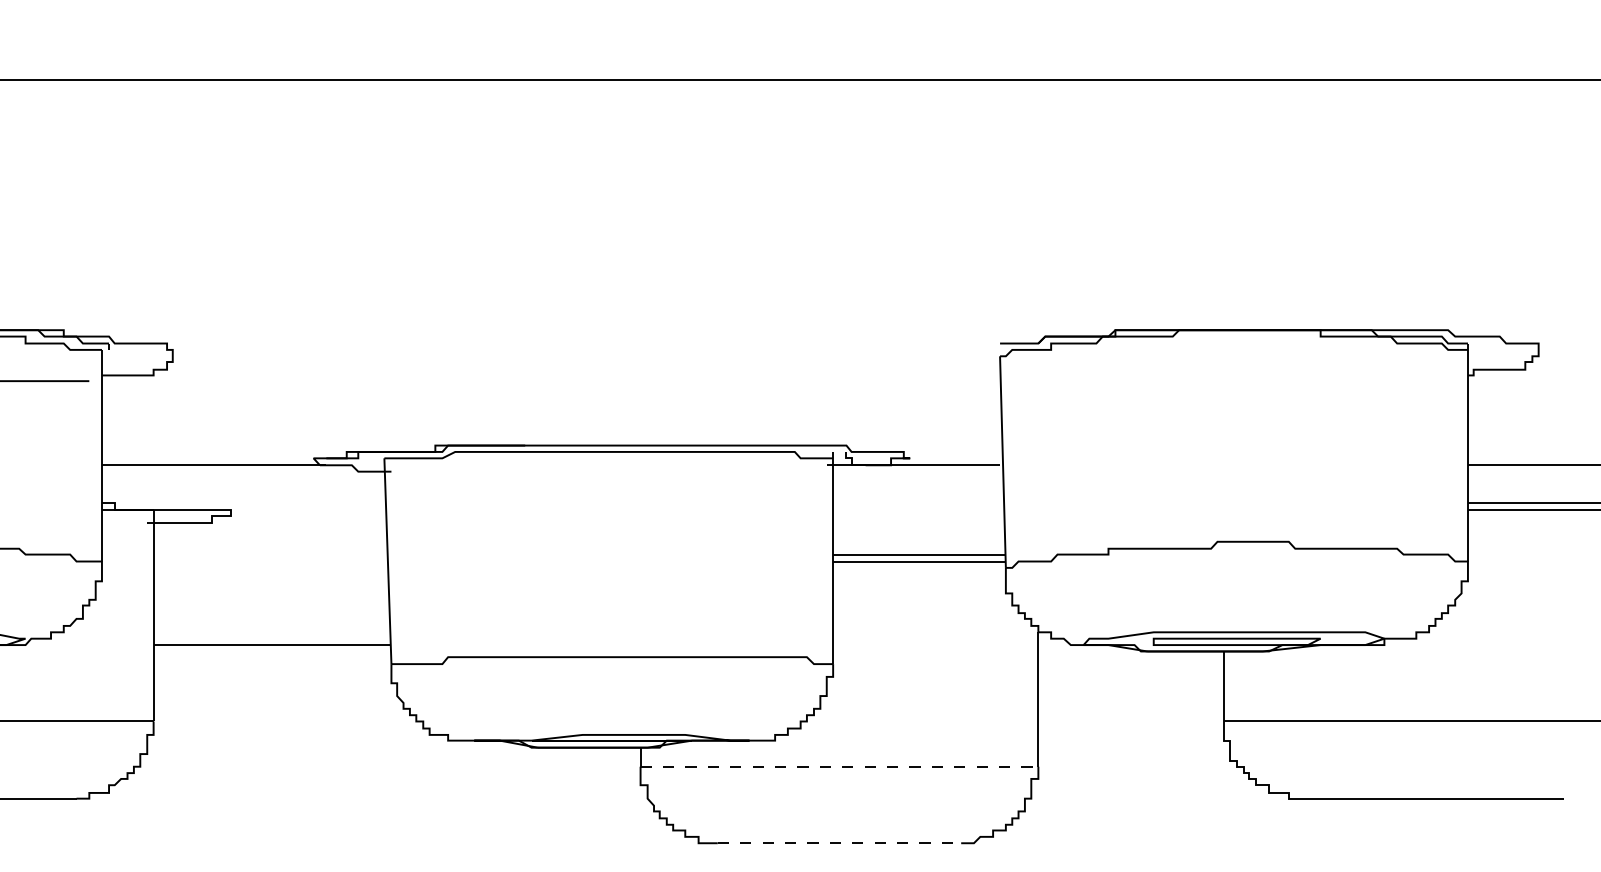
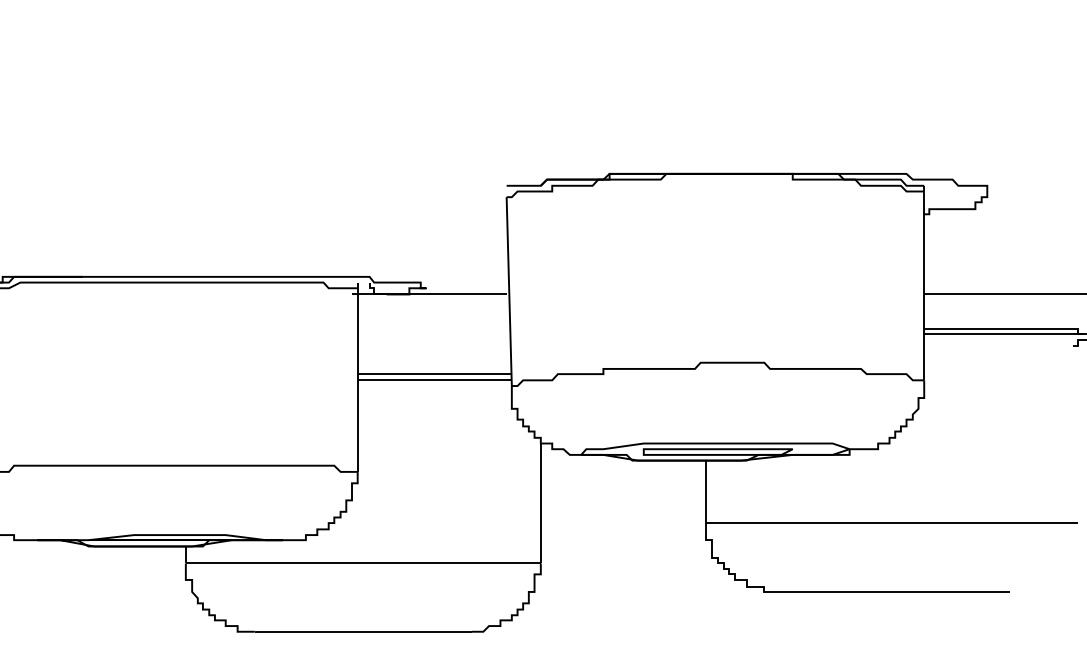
line: (839, 766) -> (363, 563), dashed -> solid
line: (839, 843) -> (363, 631), dashed -> solid

